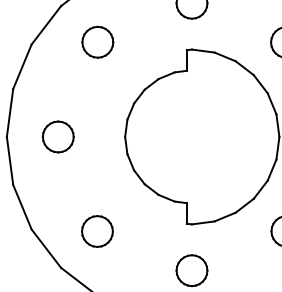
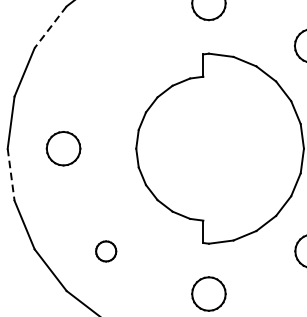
line: (46, 25) -> (50, 27), solid -> dashed
part: (97, 41) -> (106, 44), removed
line: (10, 161) -> (11, 175), solid -> dashed
part: (97, 231) -> (106, 251), size x0.6

